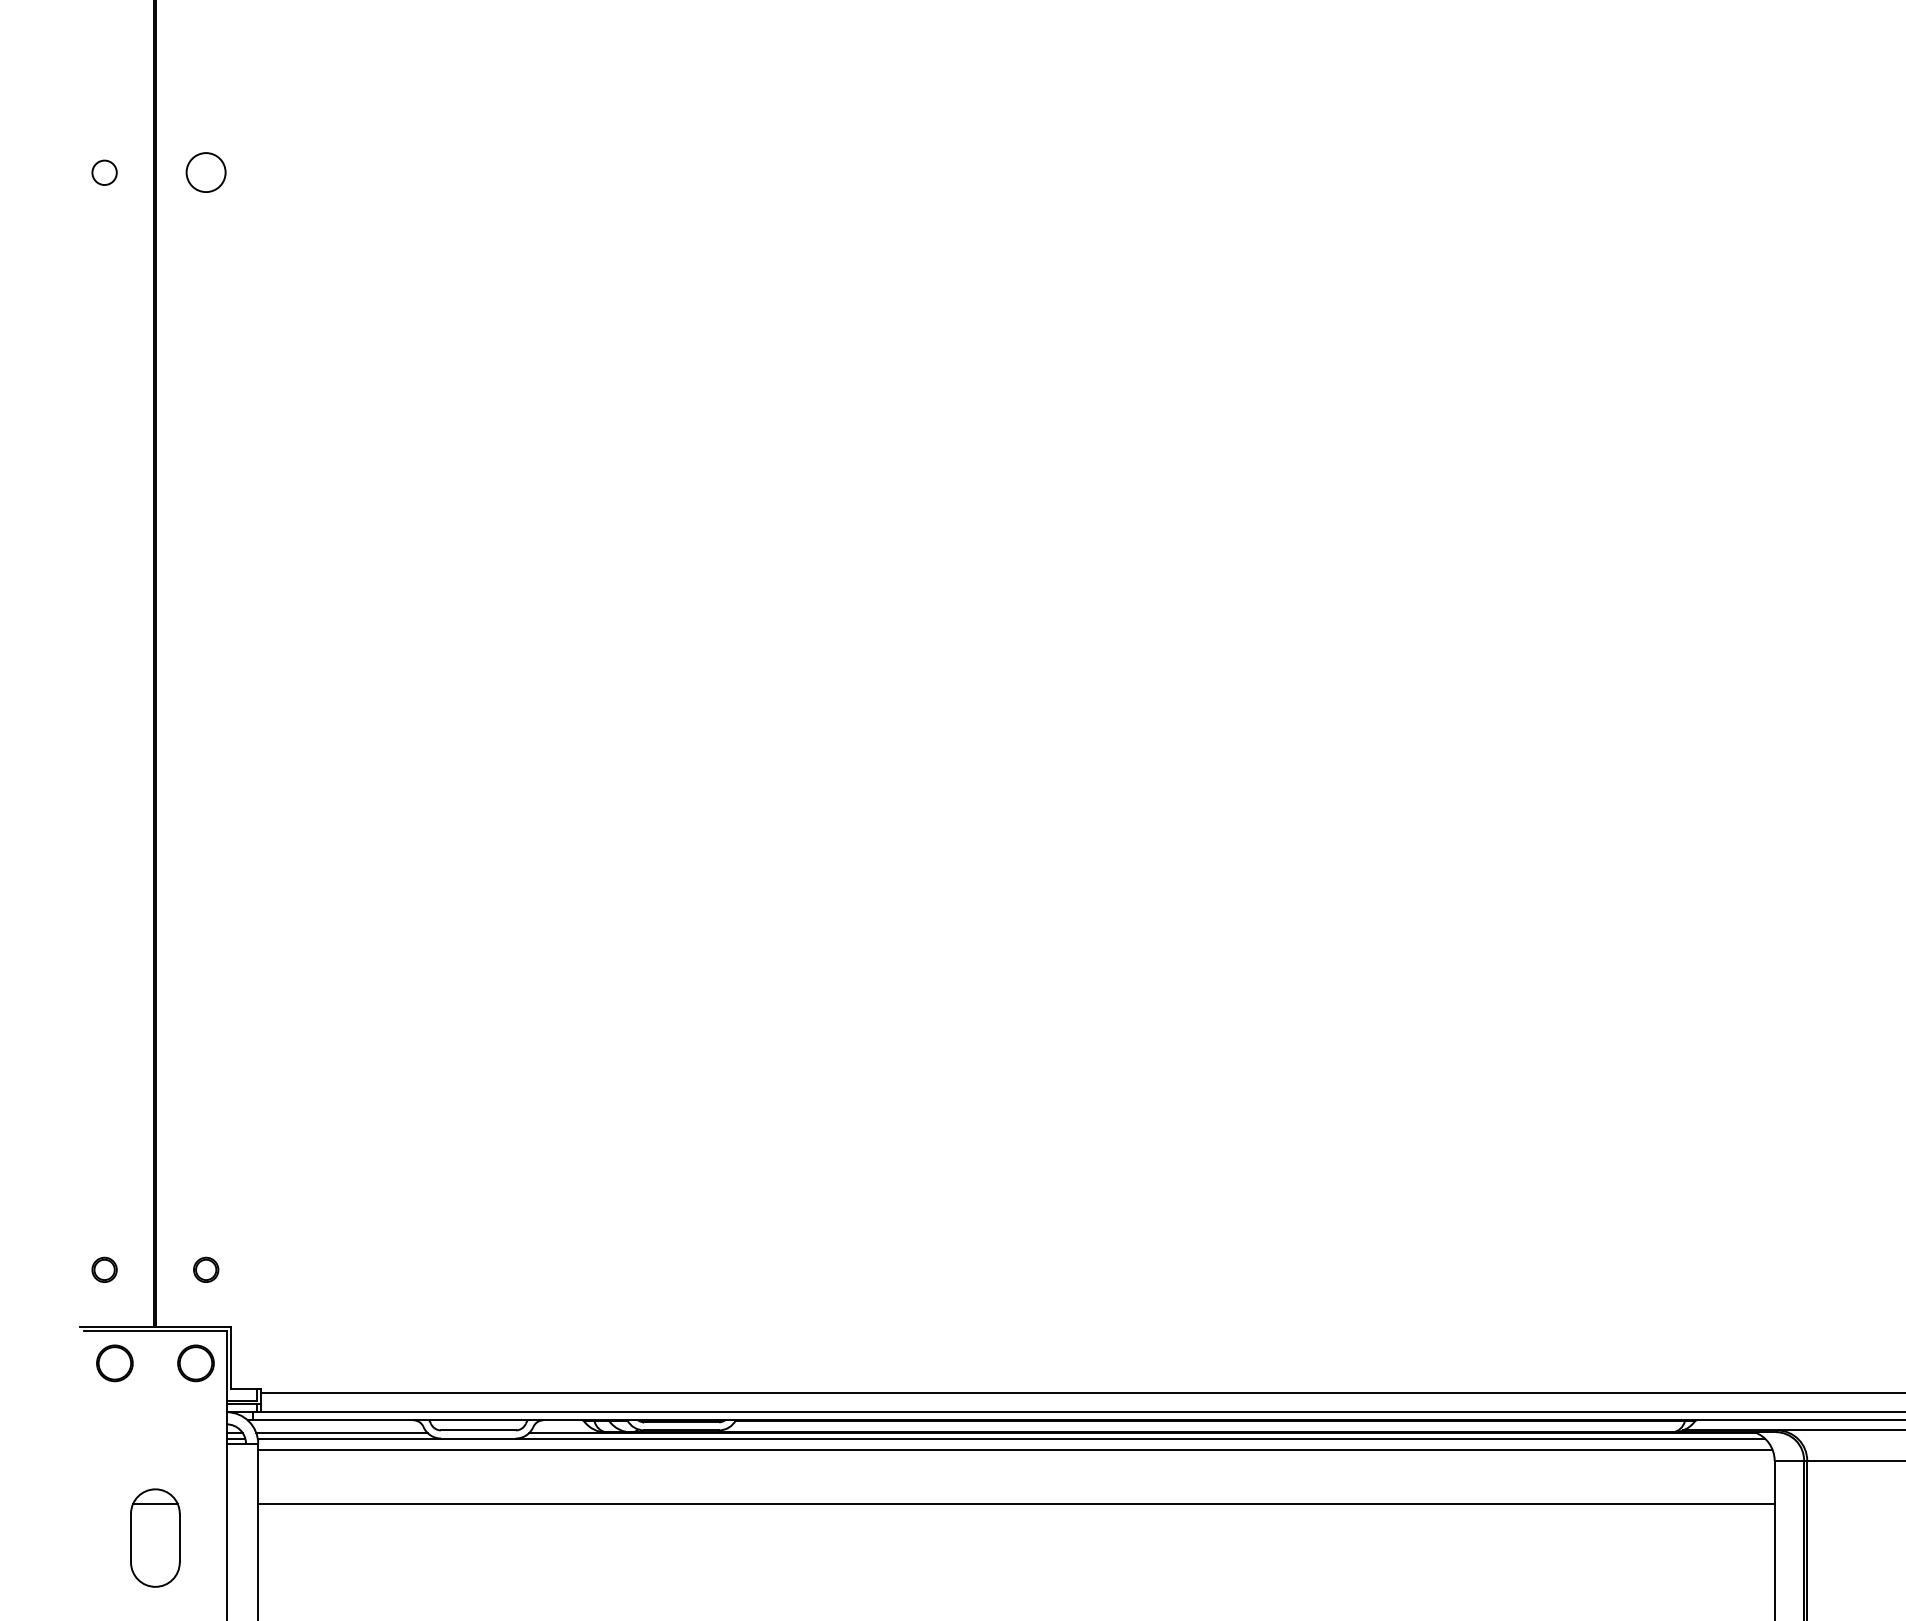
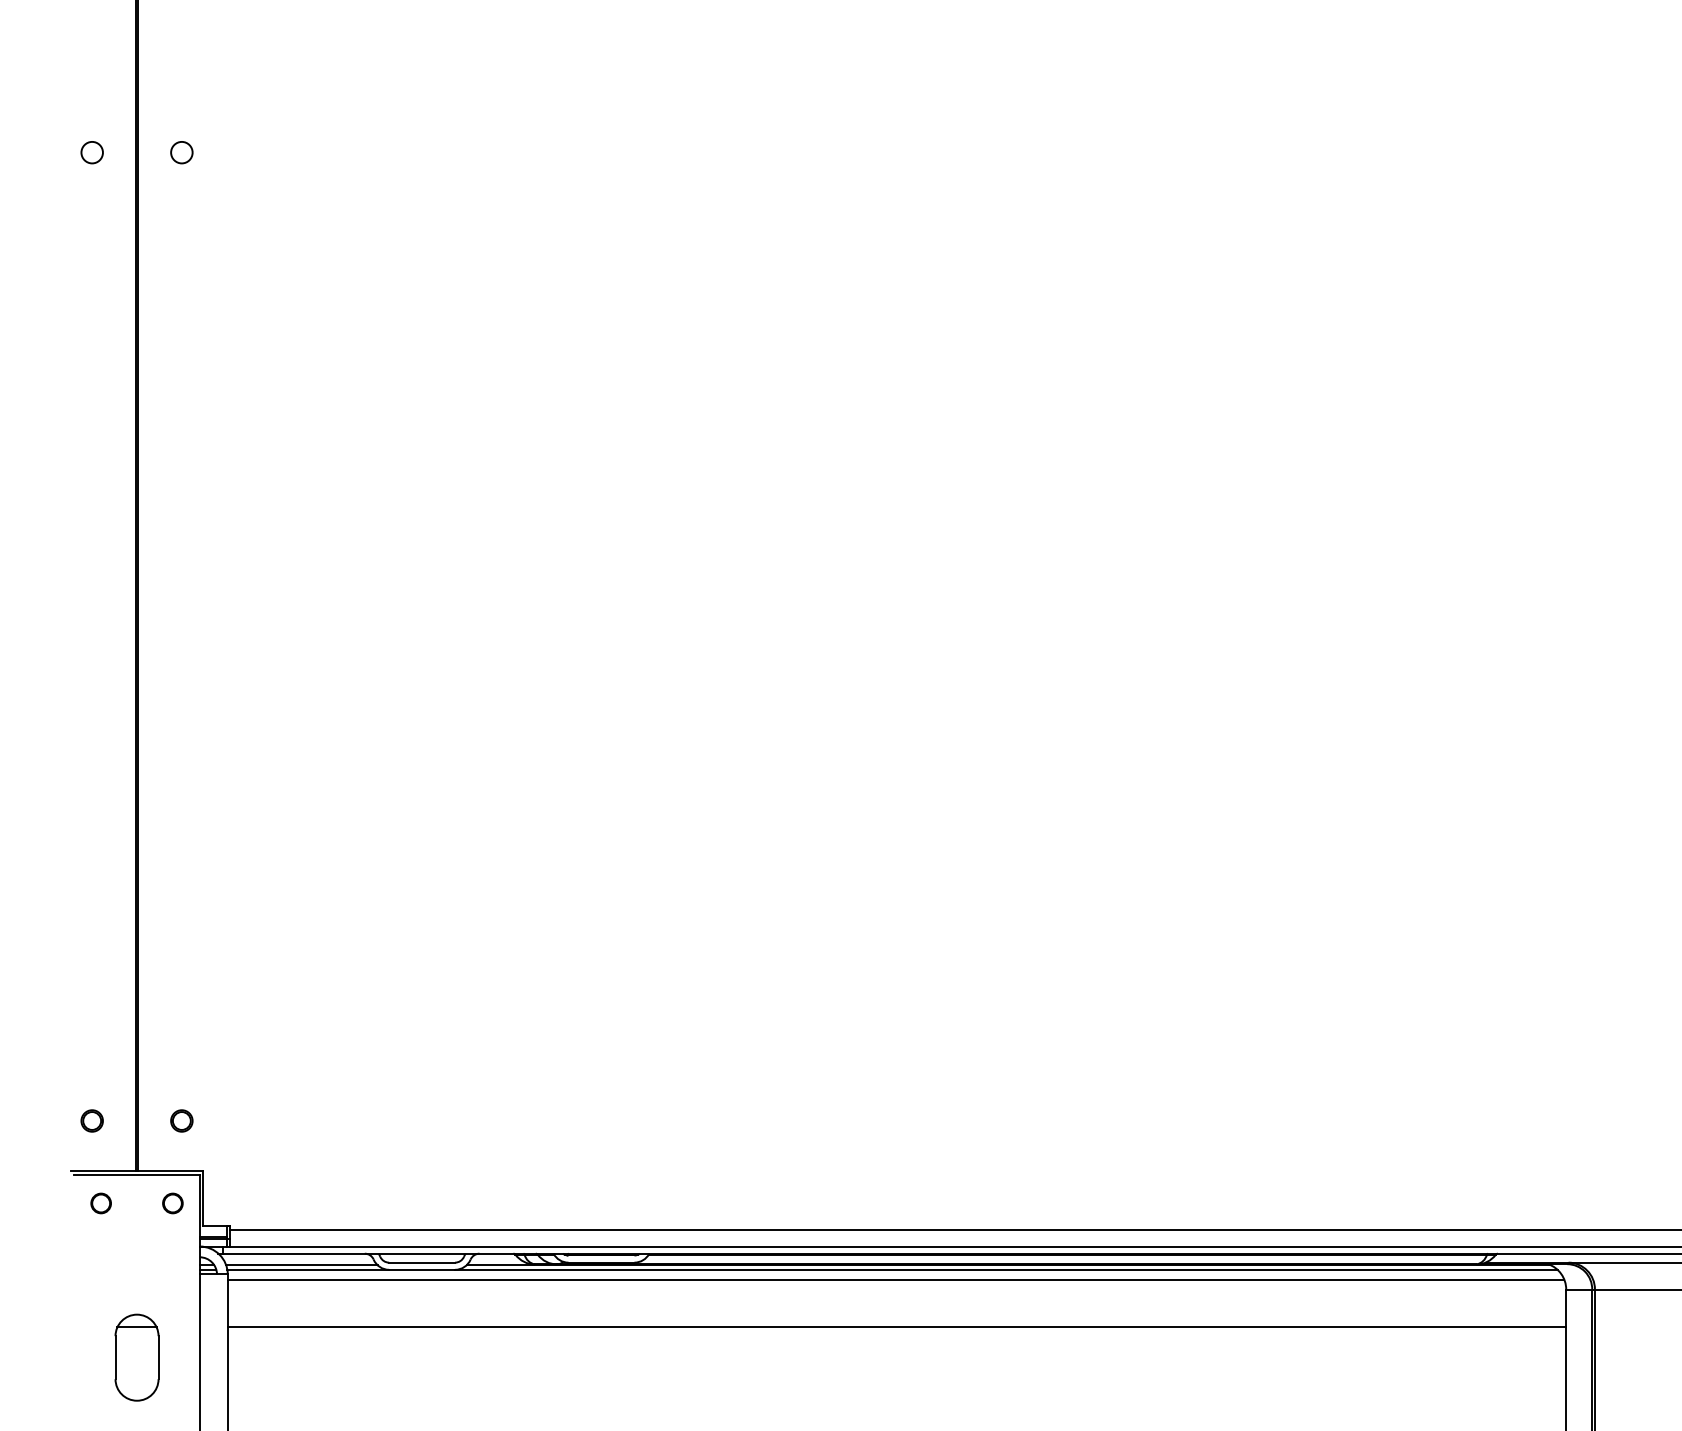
circle: (205, 172) -> (181, 152), size x0.62
part: (114, 1363) -> (100, 1203), size x0.62
part: (195, 1363) -> (172, 1203), size x0.62

